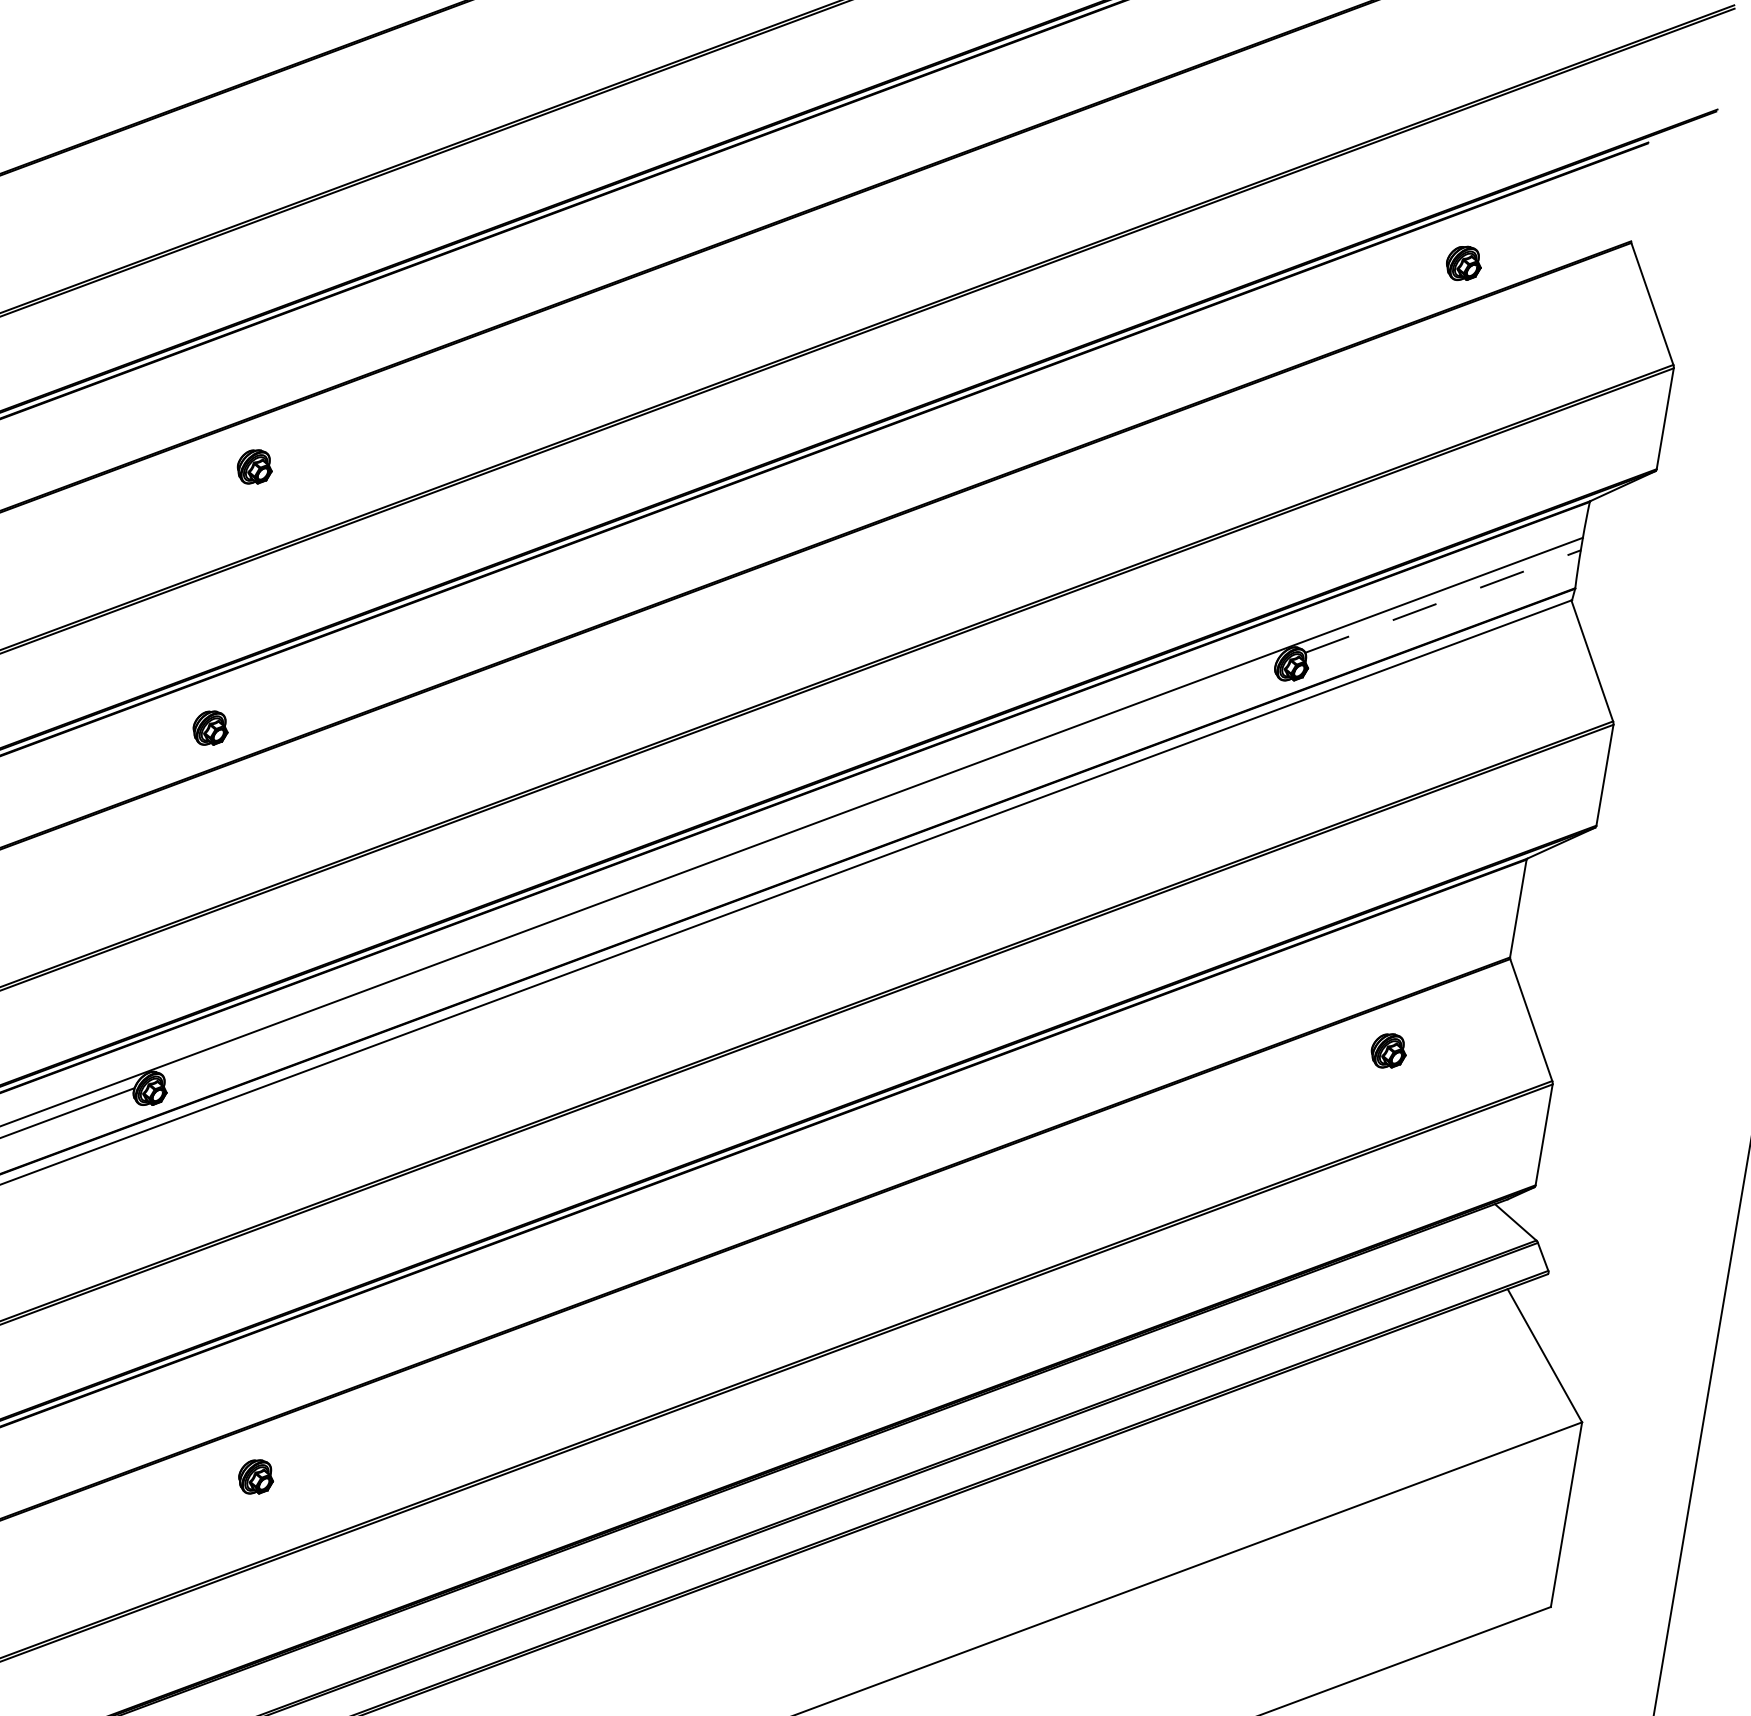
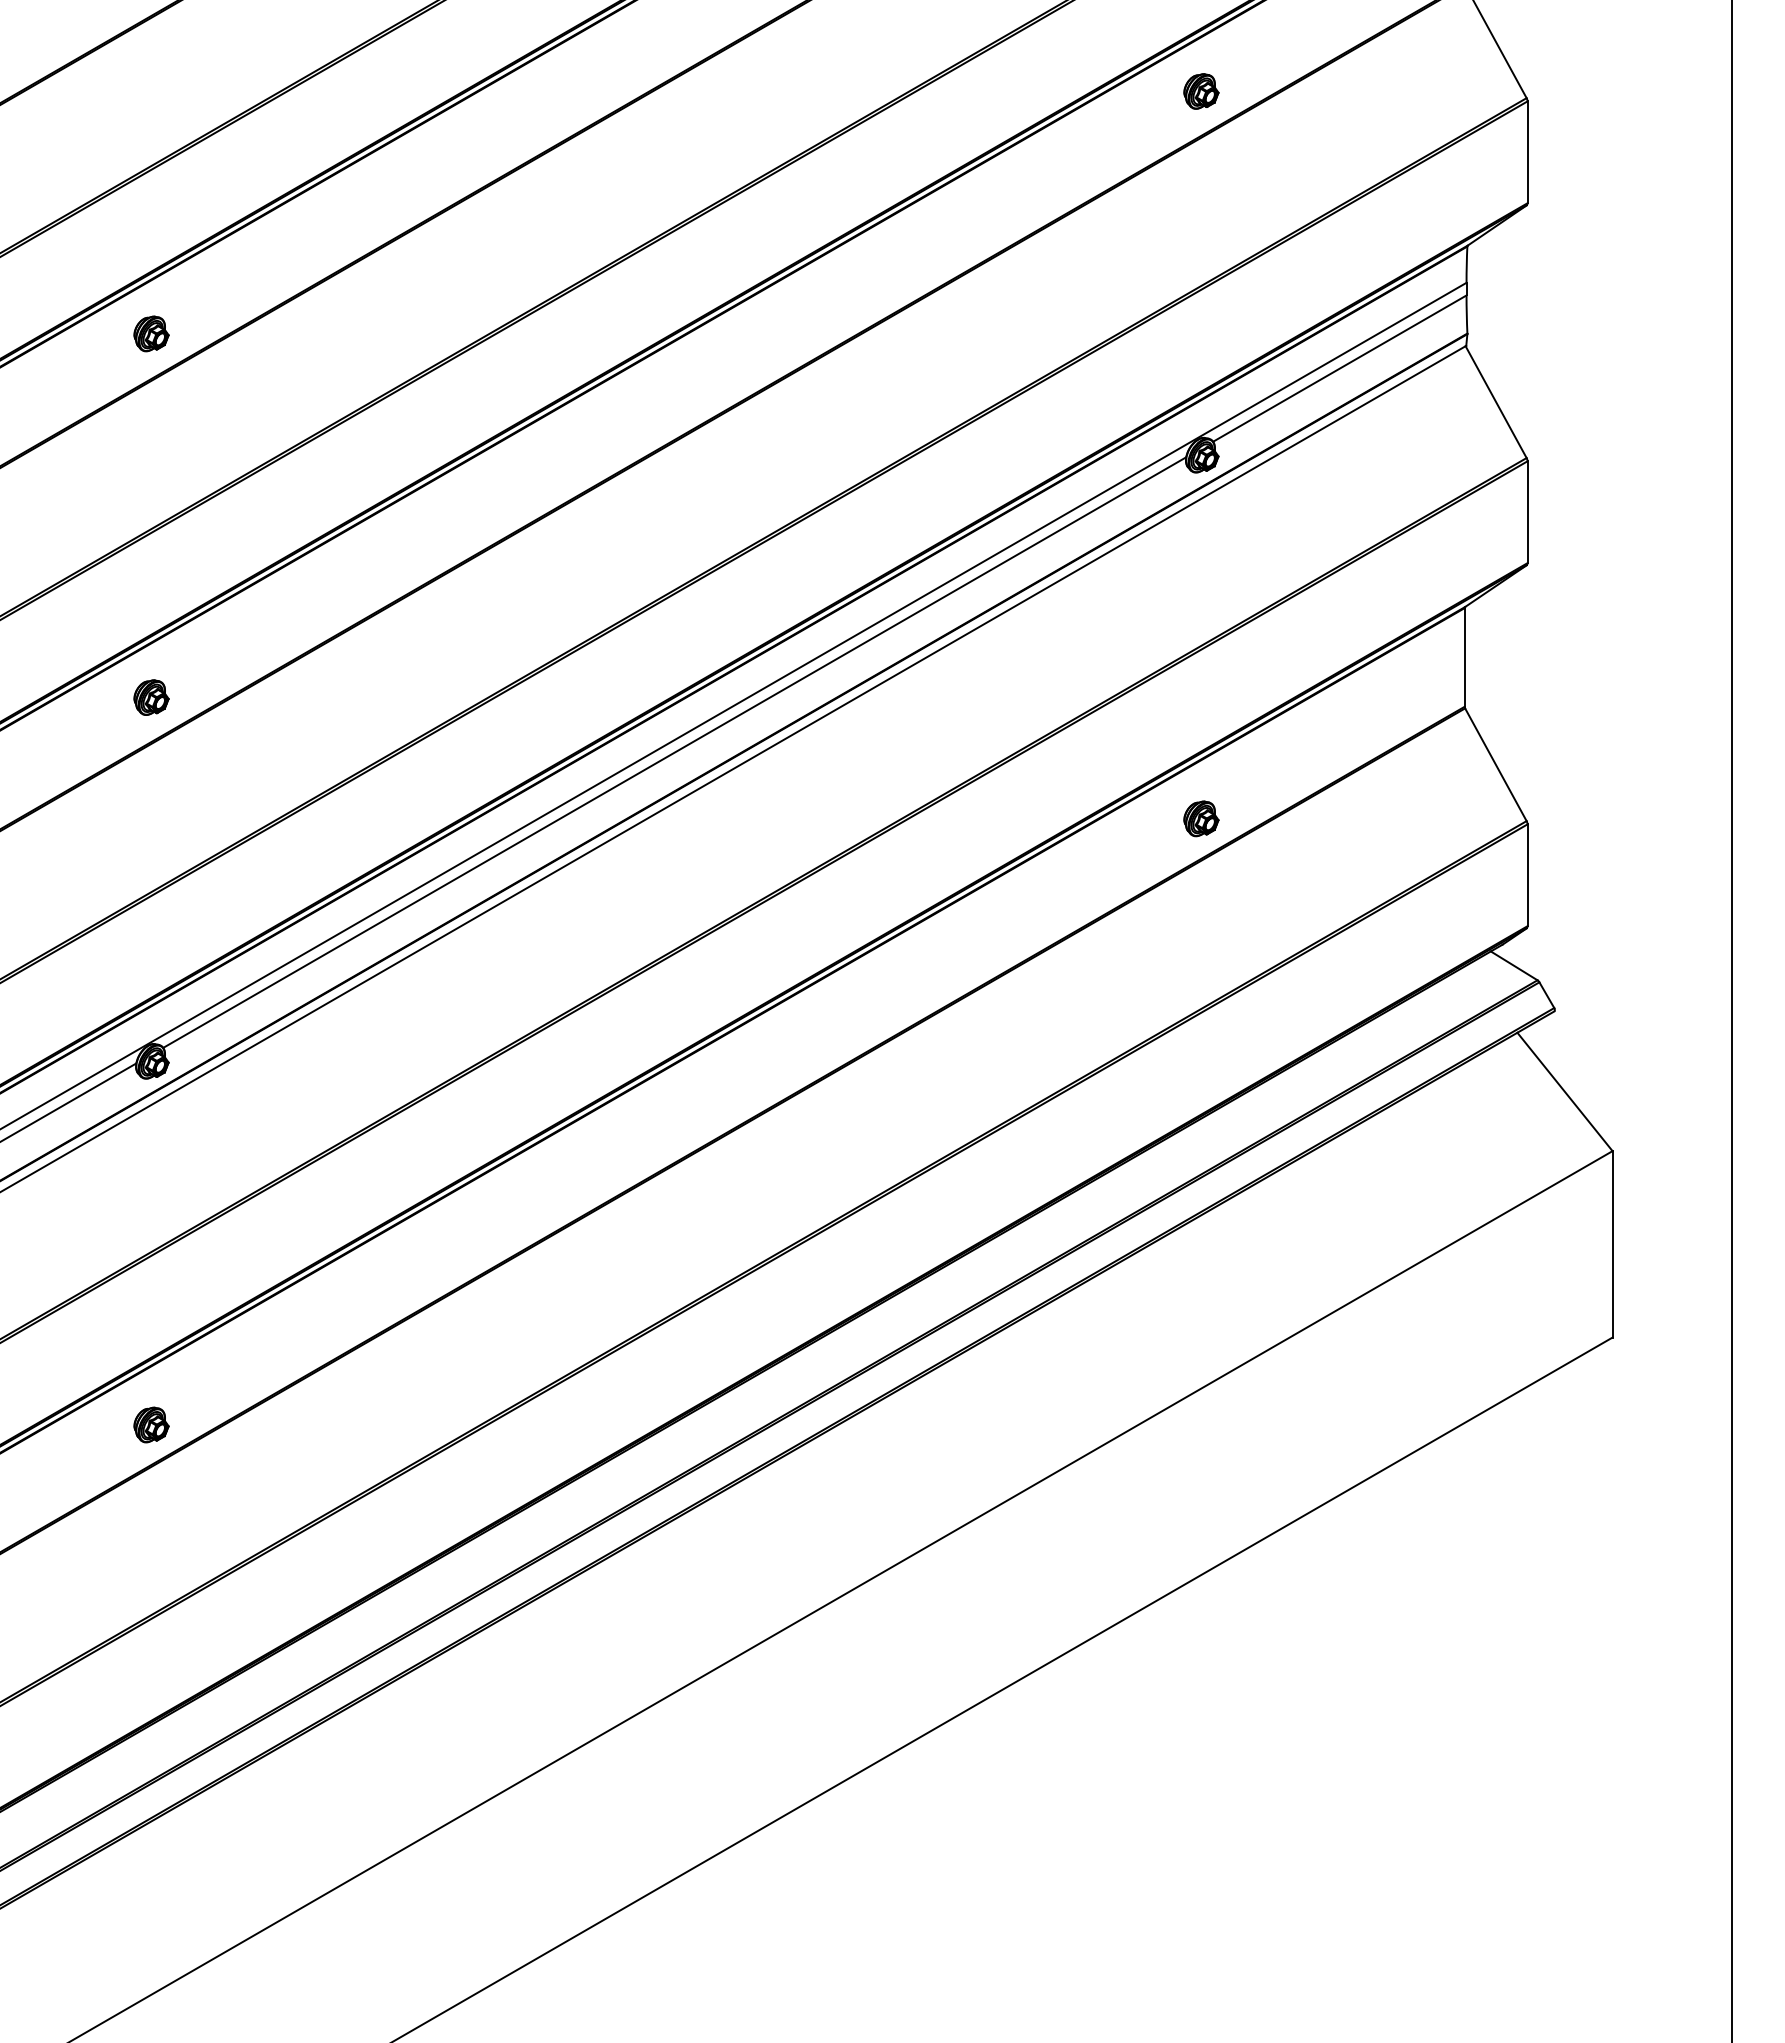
part: (1464, 263) -> (1201, 91), moved
part: (255, 466) -> (151, 333), moved
line: (1443, 601) -> (1340, 368), dashed -> solid
line: (719, 870) -> (674, 752), added
part: (1389, 1050) -> (1201, 818), moved
part: (256, 1476) -> (151, 1424), moved

